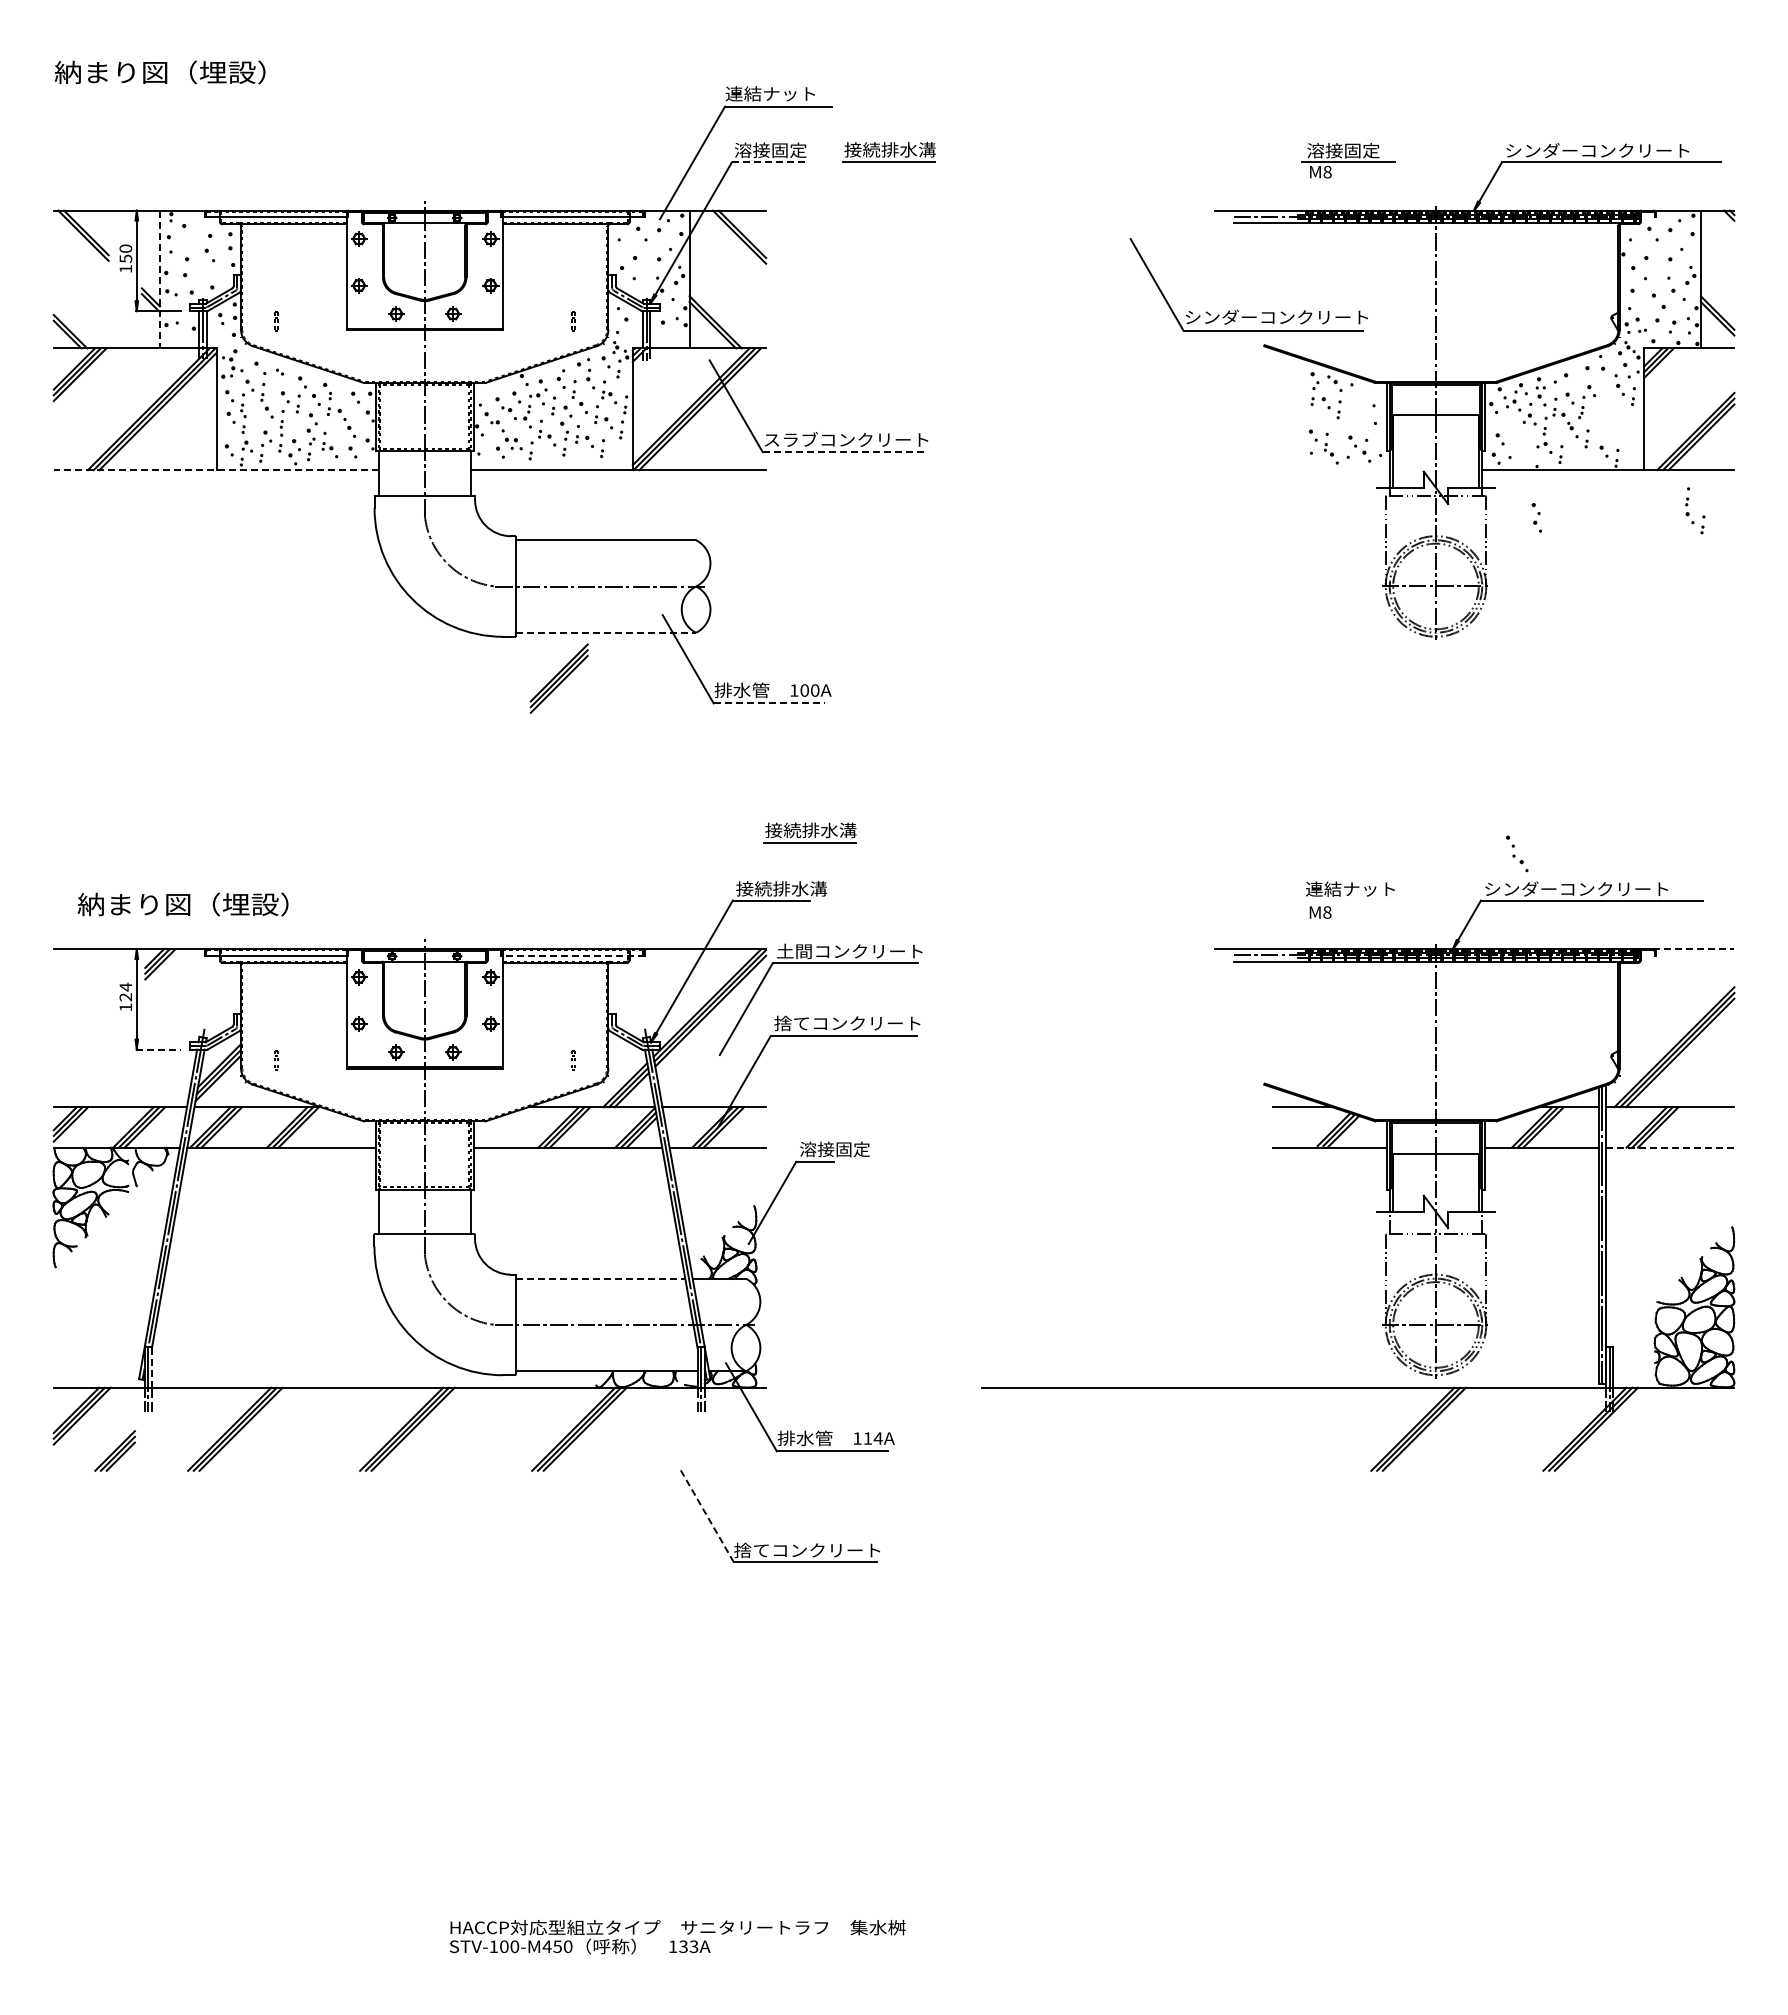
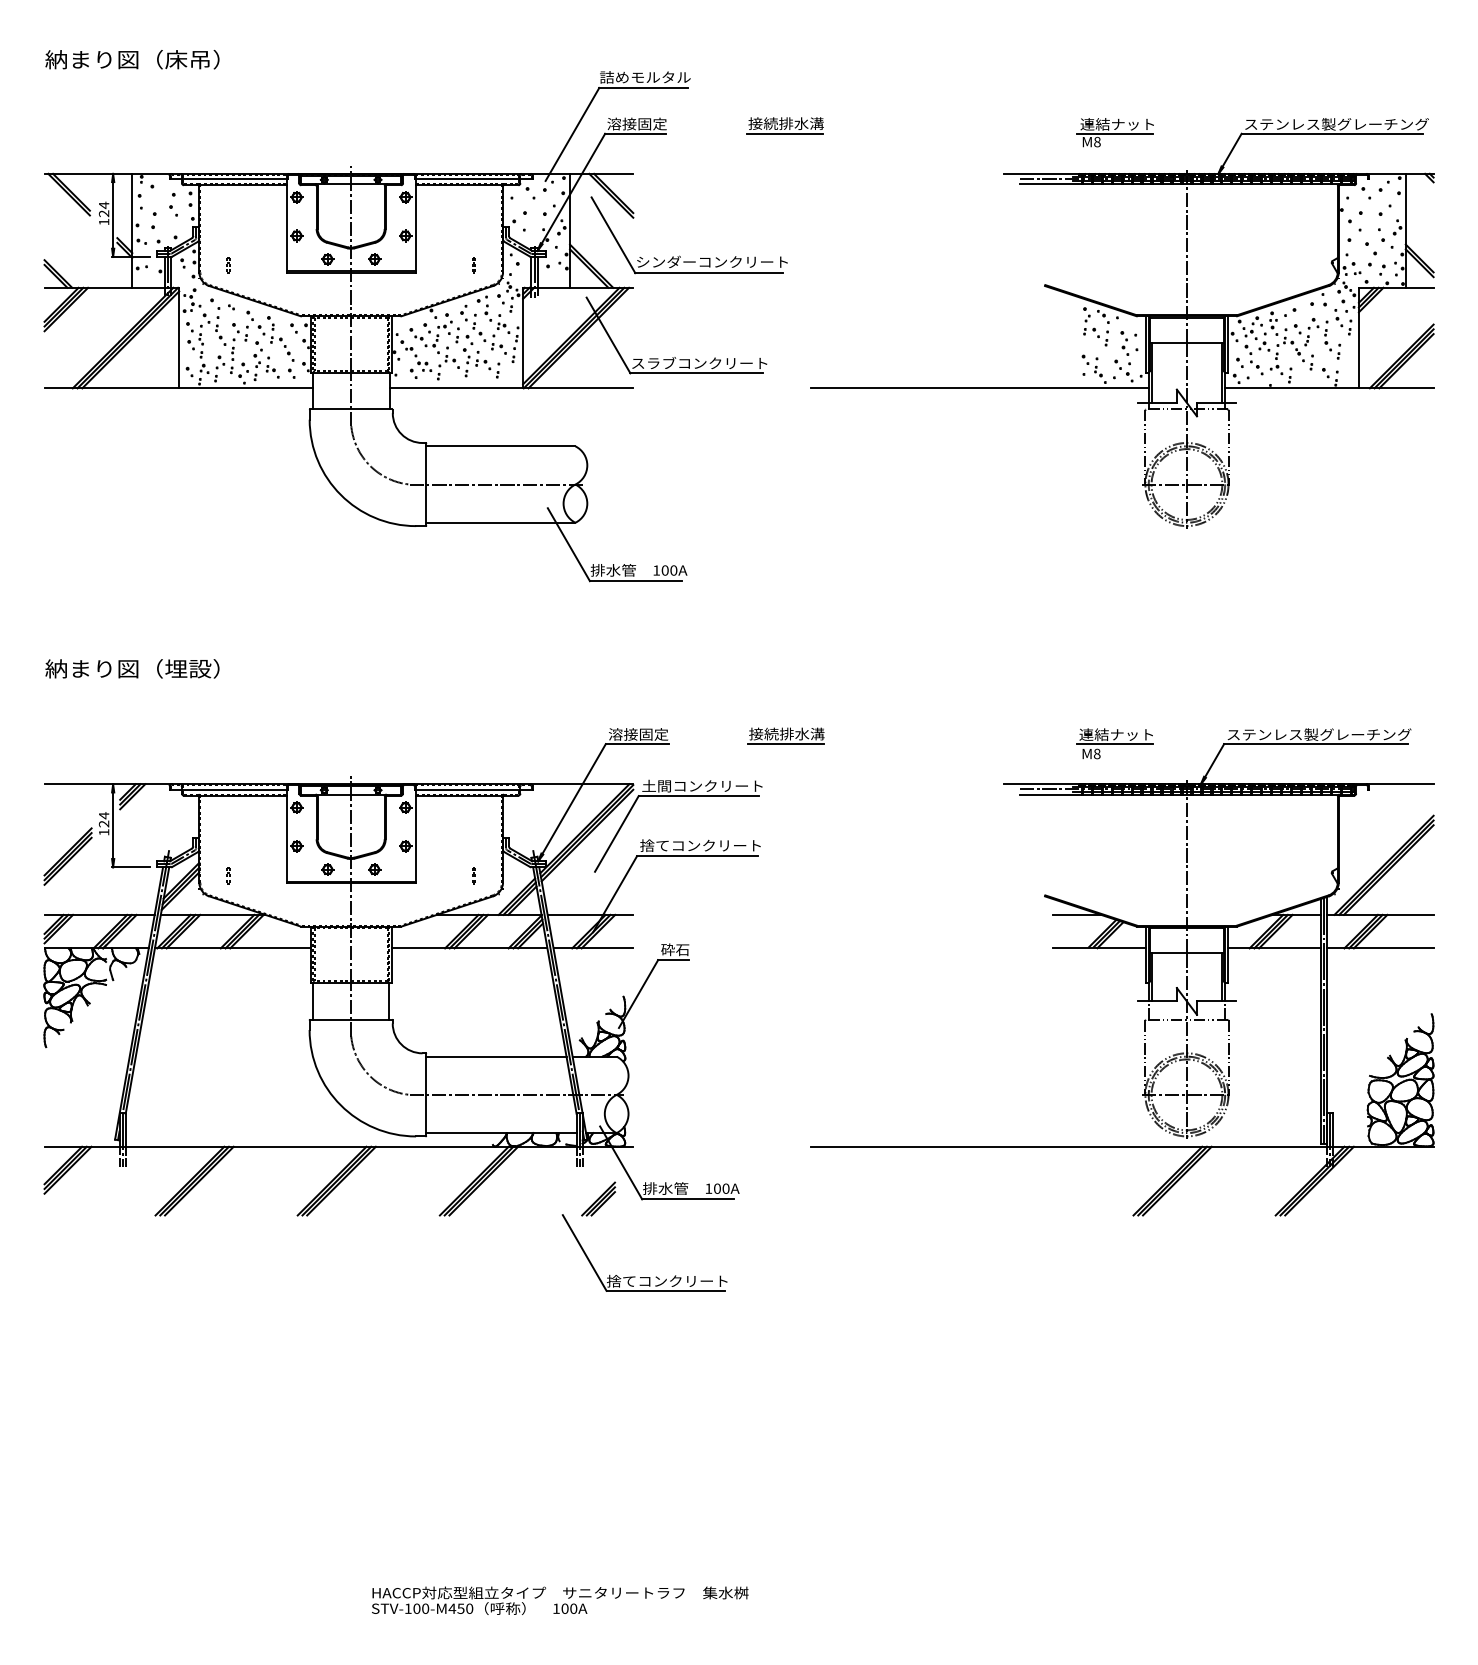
text: (227, 71) -> (188, 58), 納まり図（埋設） -> 納まり図（床吊）
text: (780, 93) -> (645, 77), 連結ナット -> 詰めモルタル
text: (1351, 150) -> (1117, 124), 溶接固定 -> 連結ナット
text: (1617, 150) -> (1336, 124), シンダーコンクリート -> ステンレス製グレーチング
part: (888, 152) -> (784, 125), moved
line: (768, 162) -> (635, 134), dashed -> solid
text: (125, 253) -> (103, 209), 150 -> 124
line: (159, 279) -> (131, 230), dashed -> solid
part: (1237, 309) -> (679, 255), moved
line: (843, 451) -> (697, 372), dashed -> solid
line: (215, 470) -> (178, 388), dashed -> solid
line: (1185, 470) -> (979, 388), added
part: (1689, 513) -> (1327, 342), moved
part: (1536, 517) -> (1124, 343), moved
line: (606, 632) -> (501, 522), dashed -> solid
part: (558, 678) -> (67, 856), moved
line: (769, 703) -> (636, 581), dashed -> solid
part: (809, 832) -> (785, 735), moved
part: (1517, 853) -> (1254, 359), moved
text: (781, 888) -> (646, 734), 接続排水溝 -> 溶接固定
text: (1596, 888) -> (1319, 734), シンダーコンクリート -> ステンレス製グレーチング
line: (1348, 900) -> (1114, 744), added
text: (182, 904) -> (131, 668), moved
line: (1693, 949) -> (1399, 784), dashed -> solid
line: (573, 955) -> (474, 789), dashed -> solid
line: (158, 1049) -> (131, 867), dashed -> solid
line: (1670, 1147) -> (1380, 948), dashed -> solid
text: (834, 1149) -> (689, 949), 溶接固定 -> 砕石
line: (600, 1278) -> (496, 1056), dashed -> solid
line: (152, 1366) -> (126, 1129), dashed -> solid
text: (872, 1438) -> (721, 1188), 114A -> 100A
part: (114, 1450) -> (598, 1198), moved
line: (707, 1516) -> (584, 1253), dashed -> solid
text: (688, 1946) -> (569, 1608), 133A -> 100A

